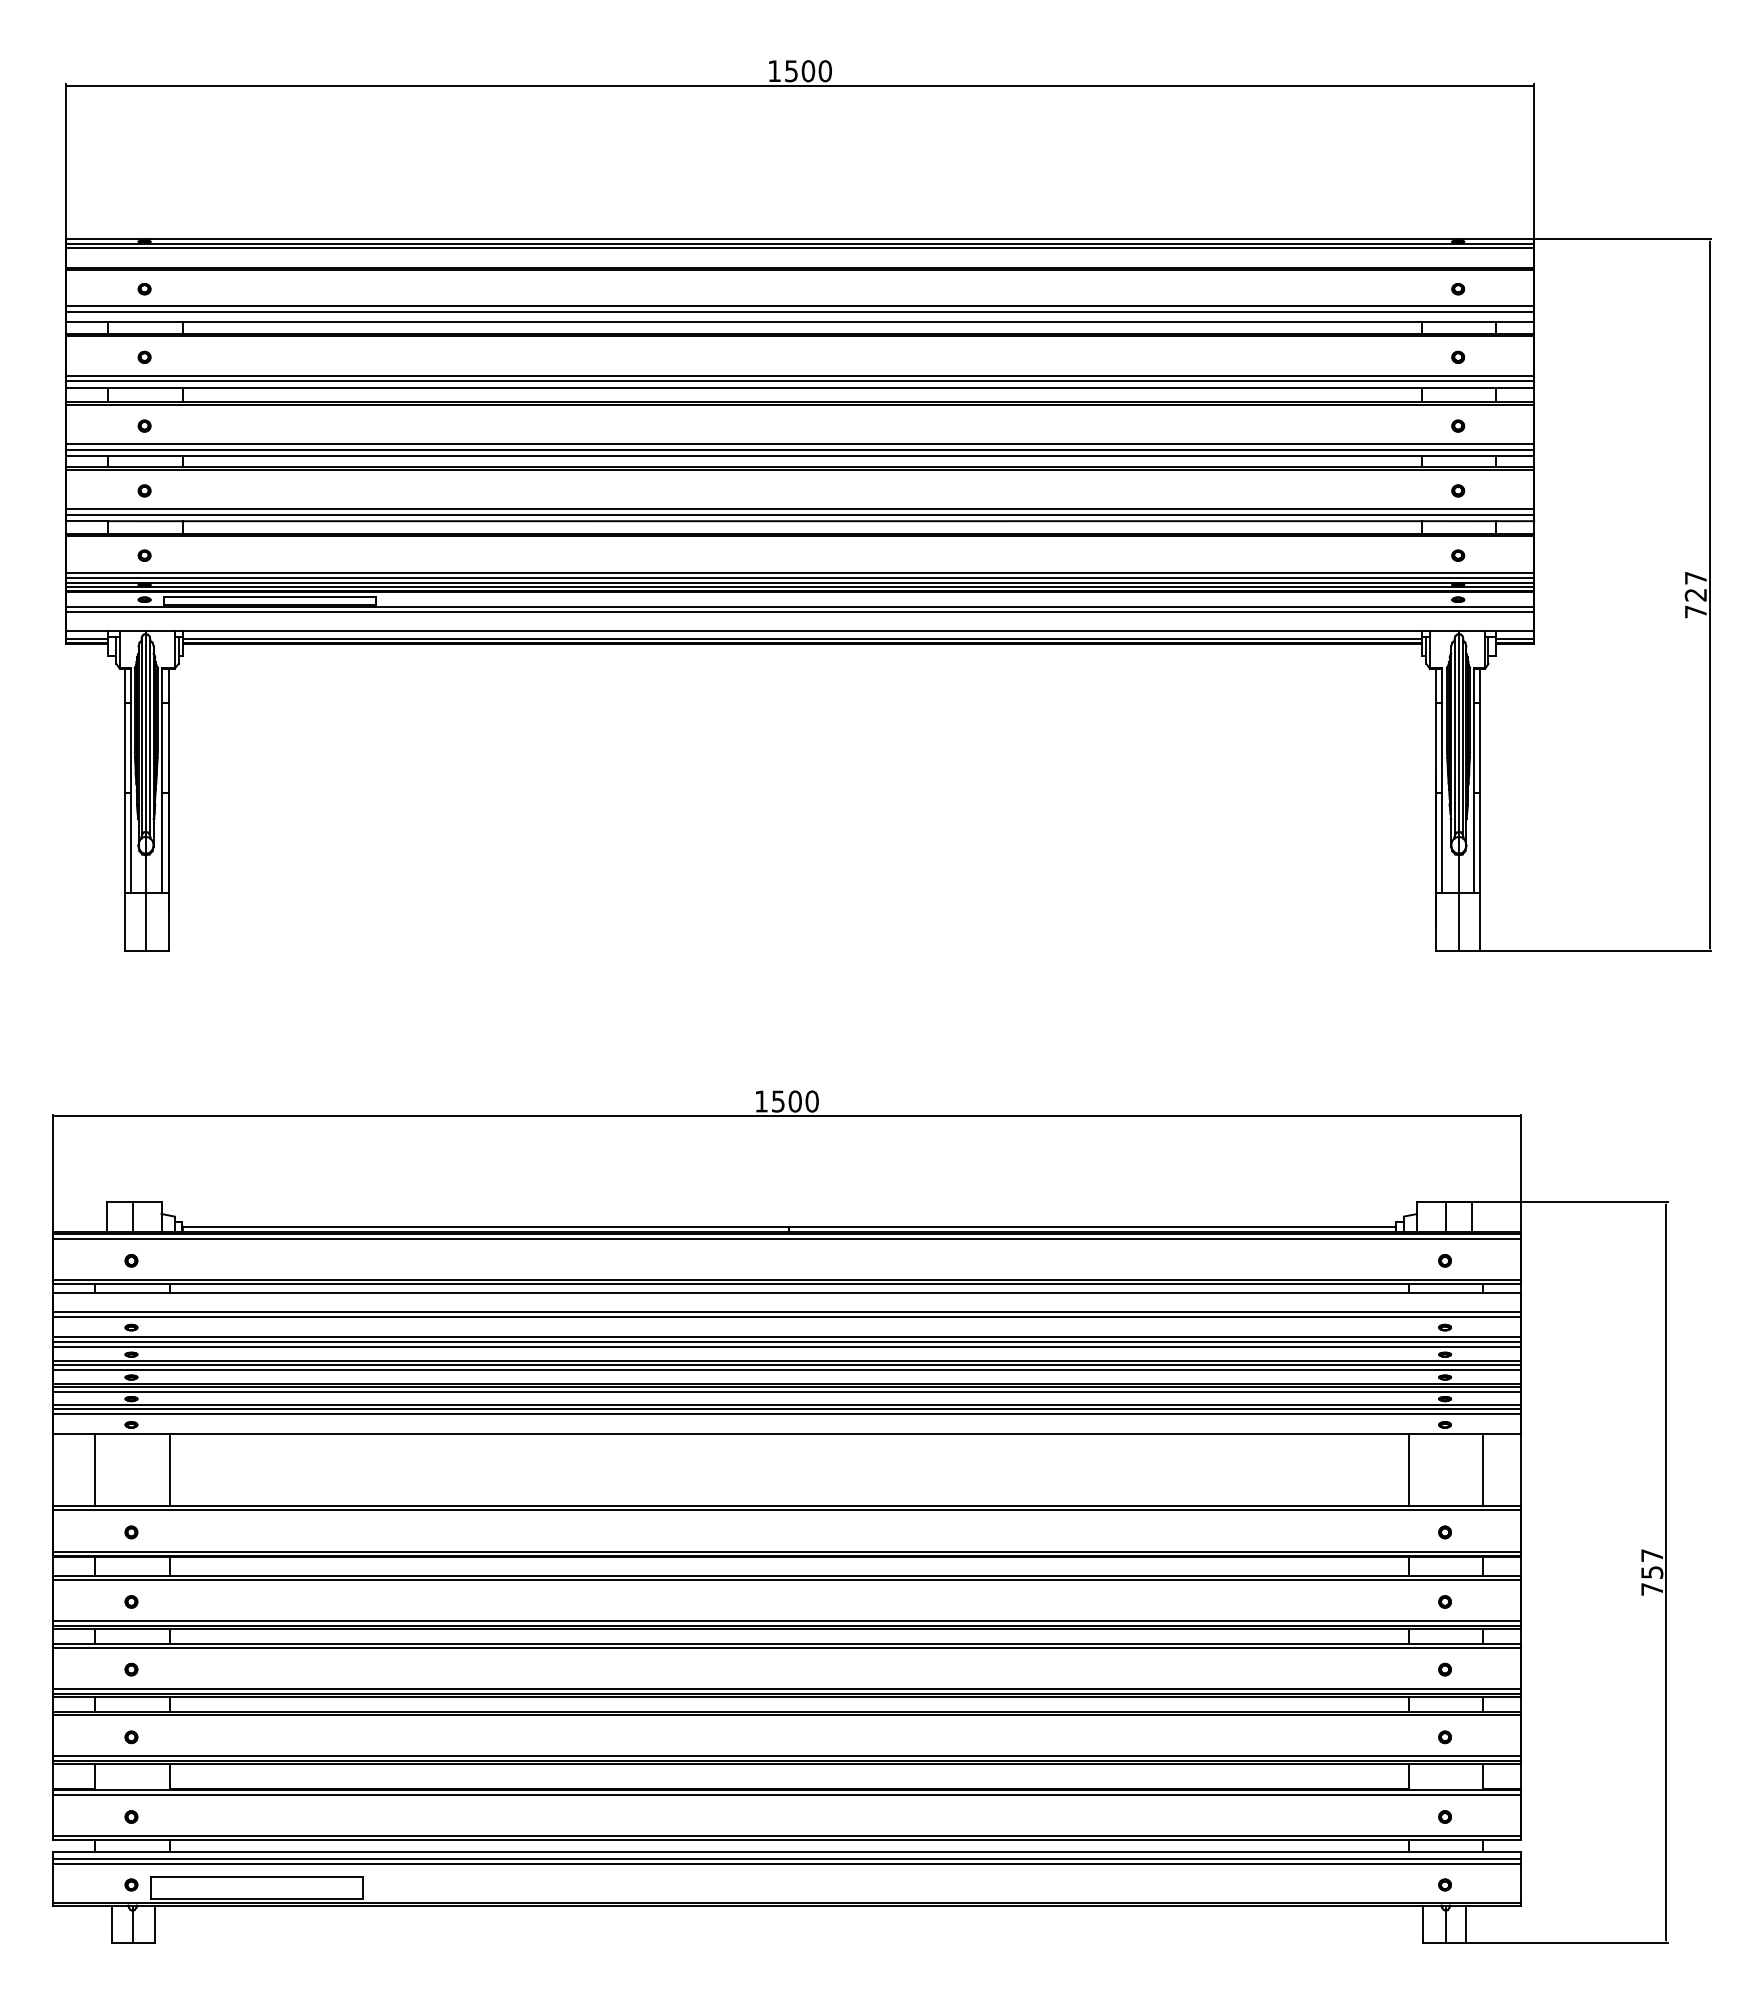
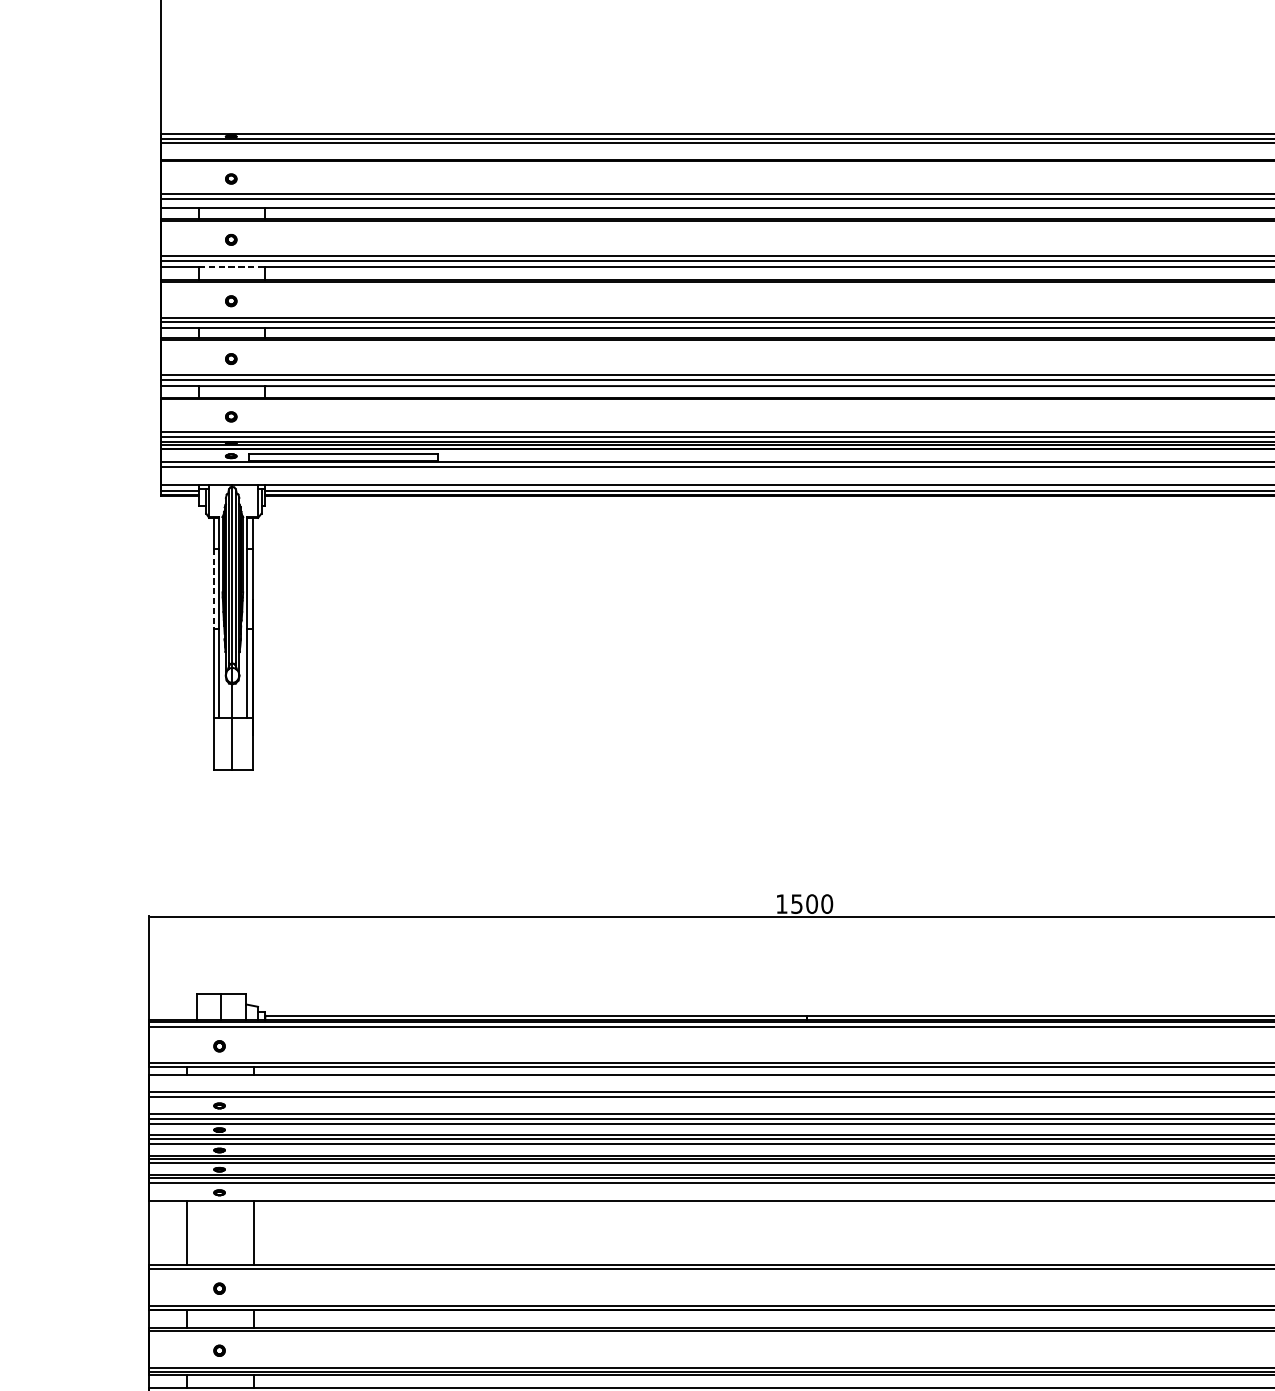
line: (146, 387) -> (232, 266), solid -> dashed
line: (125, 748) -> (214, 588), solid -> dashed

